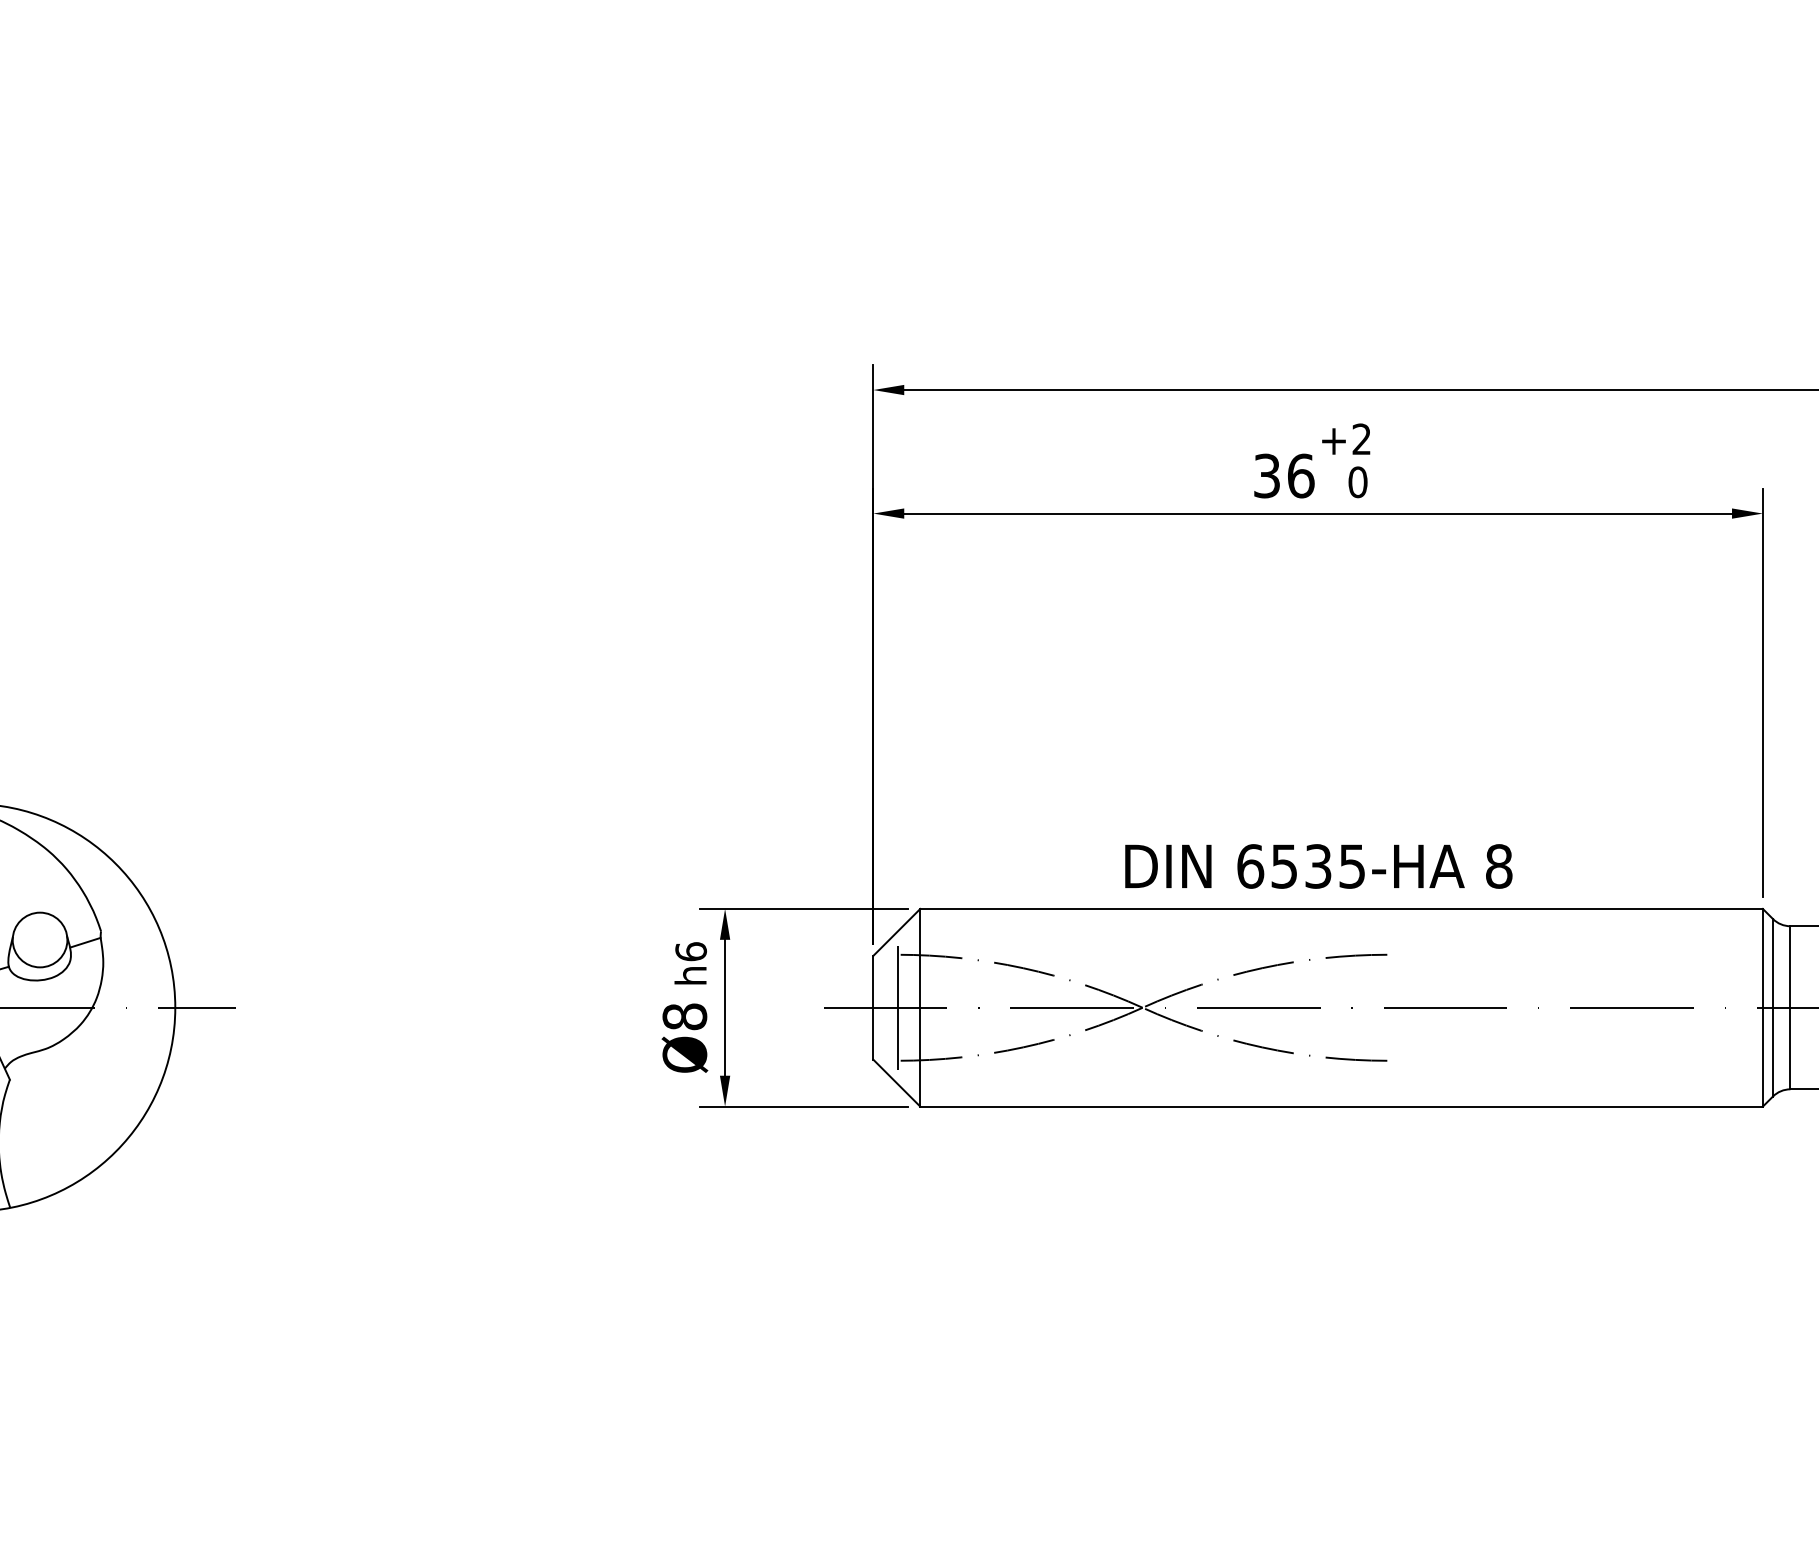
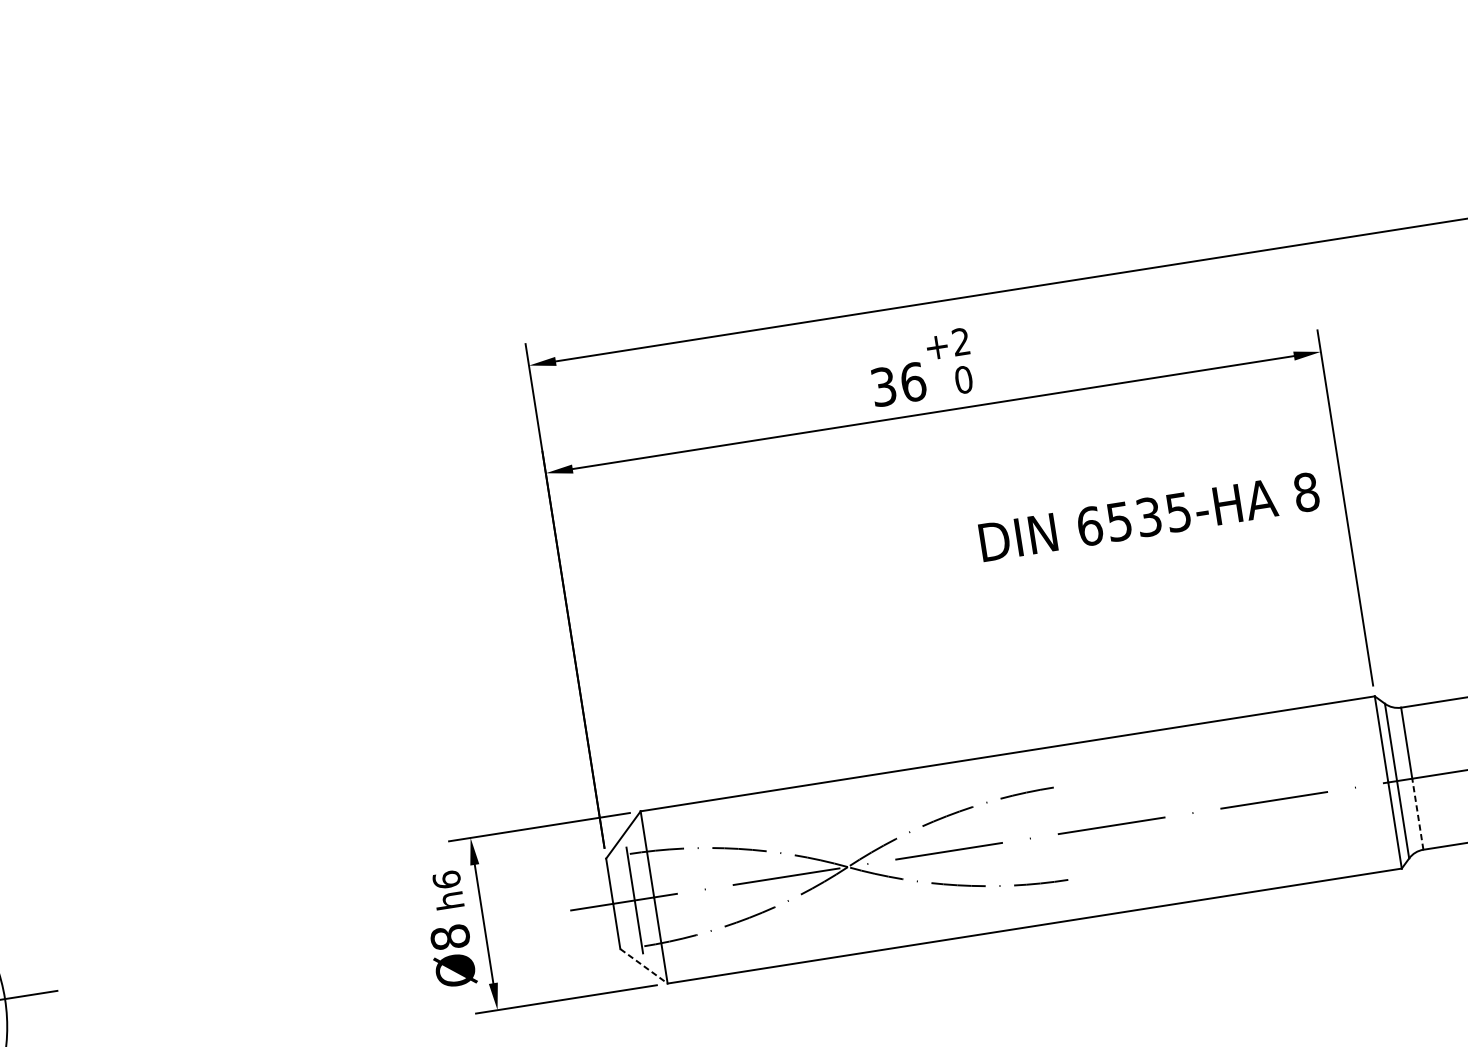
text: (1318, 866) -> (1149, 517), moved
line: (1790, 1048) -> (1417, 814), solid -> dashed
line: (897, 1083) -> (644, 966), solid -> dashed

